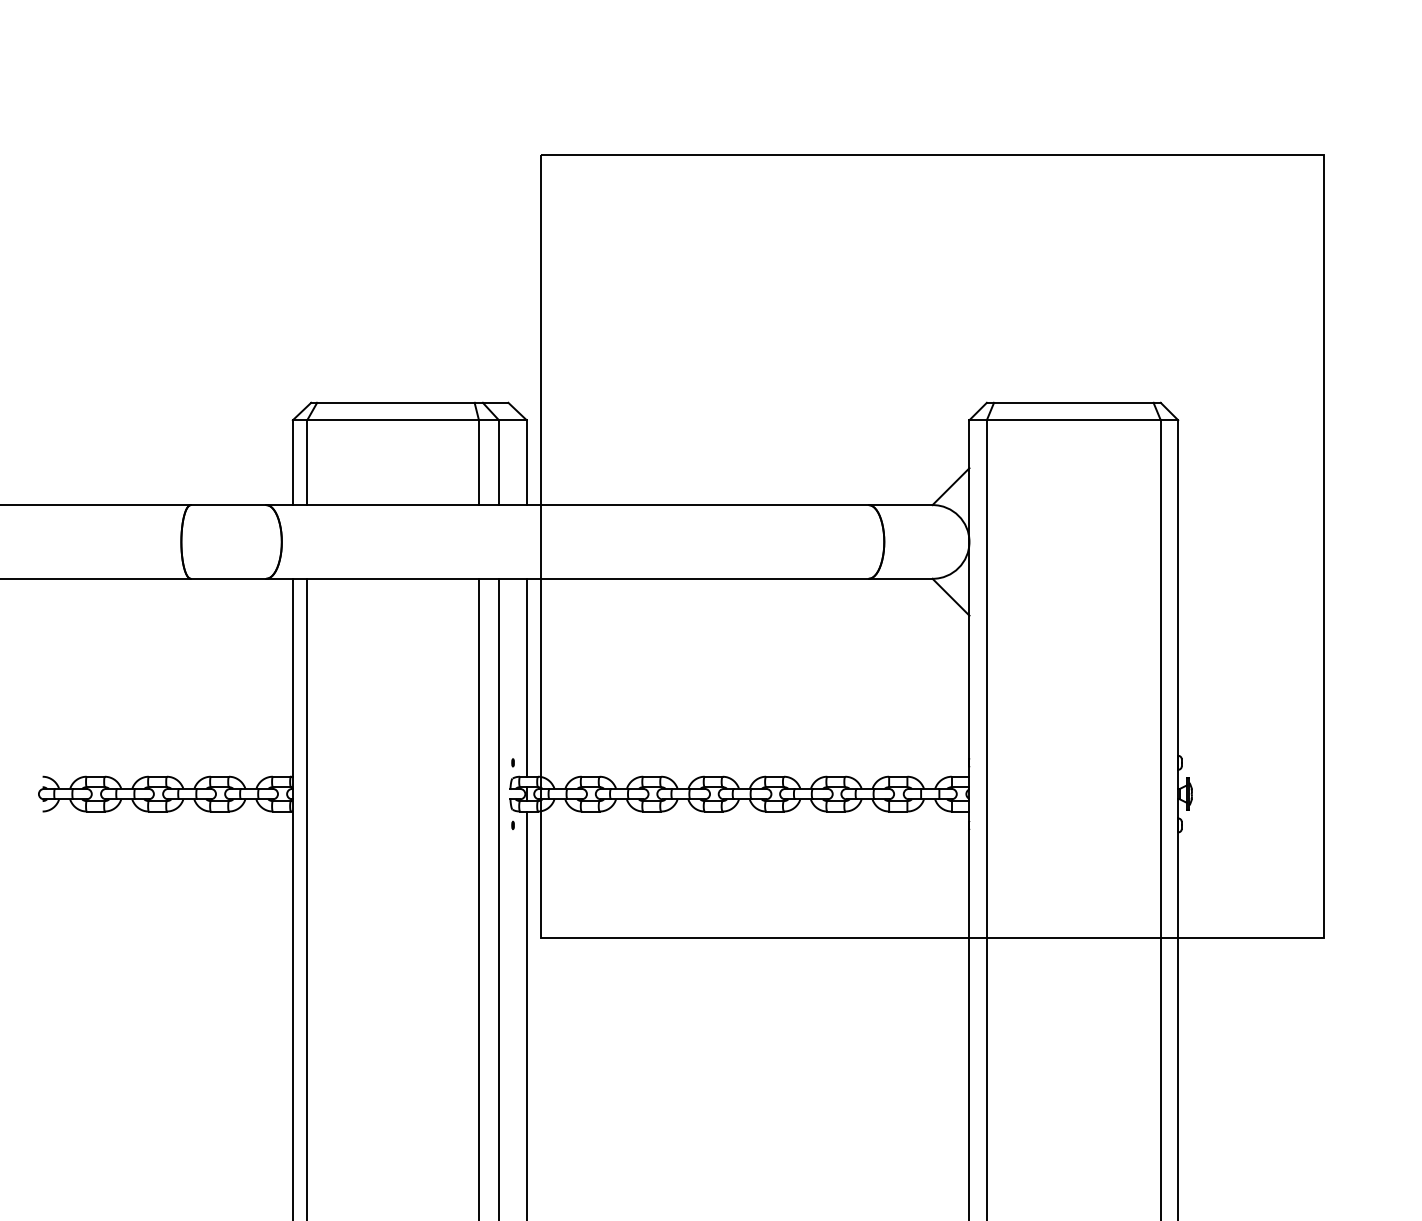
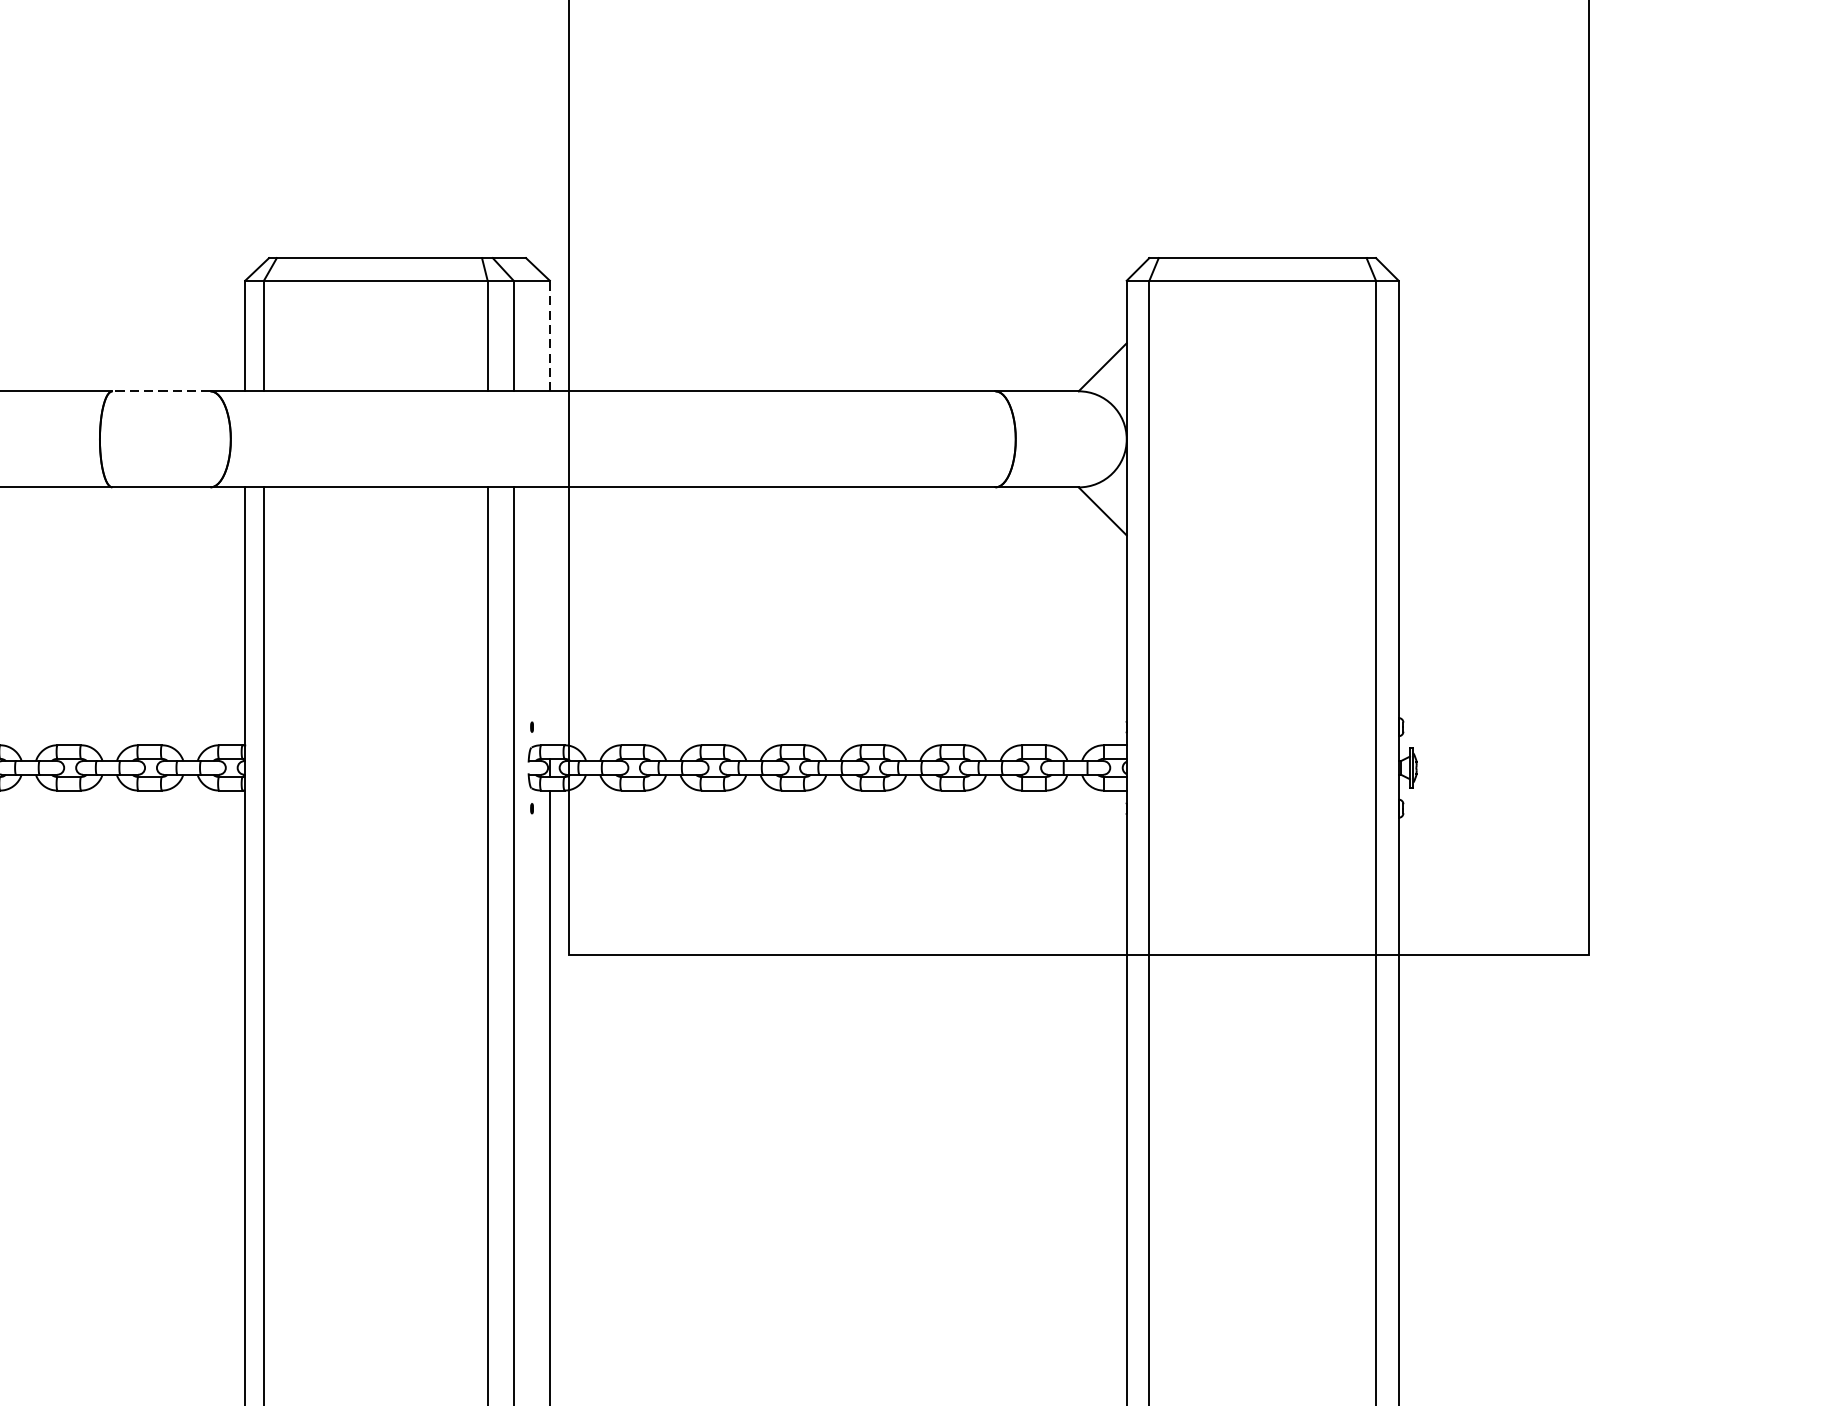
line: (526, 462) -> (549, 335), solid -> dashed
line: (228, 505) -> (161, 391), solid -> dashed
line: (526, 677) -> (549, 615), removed

